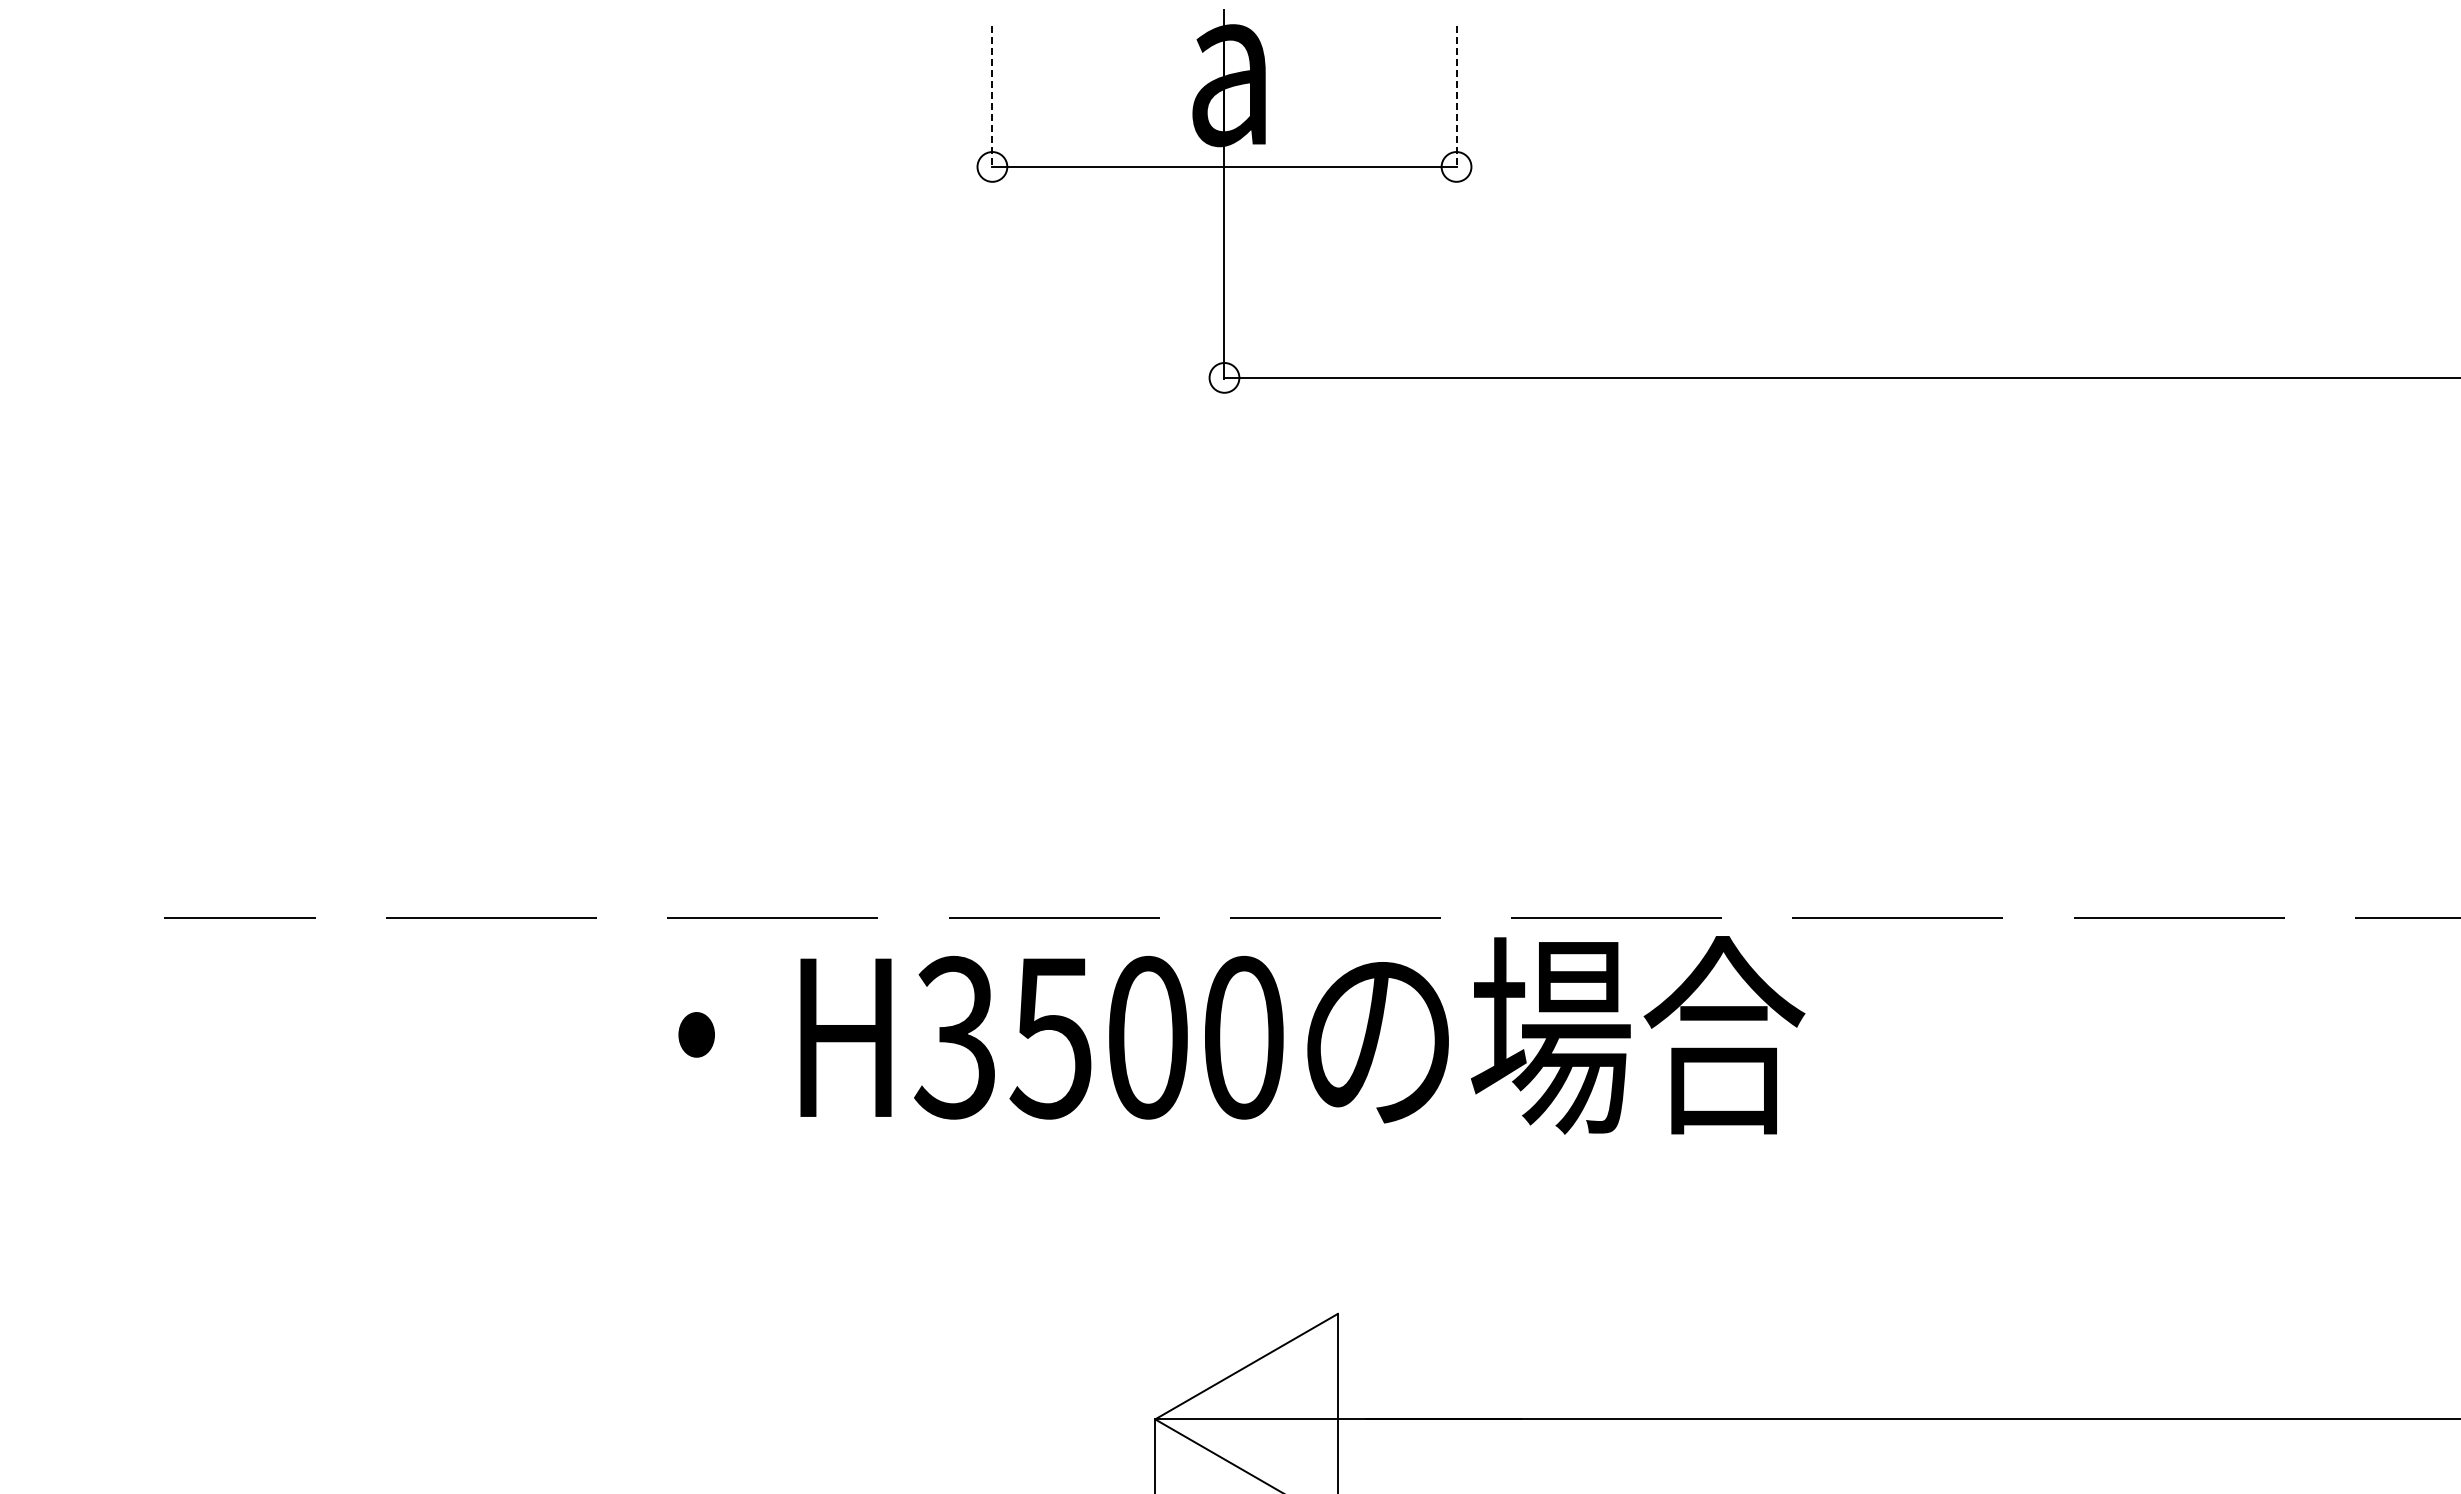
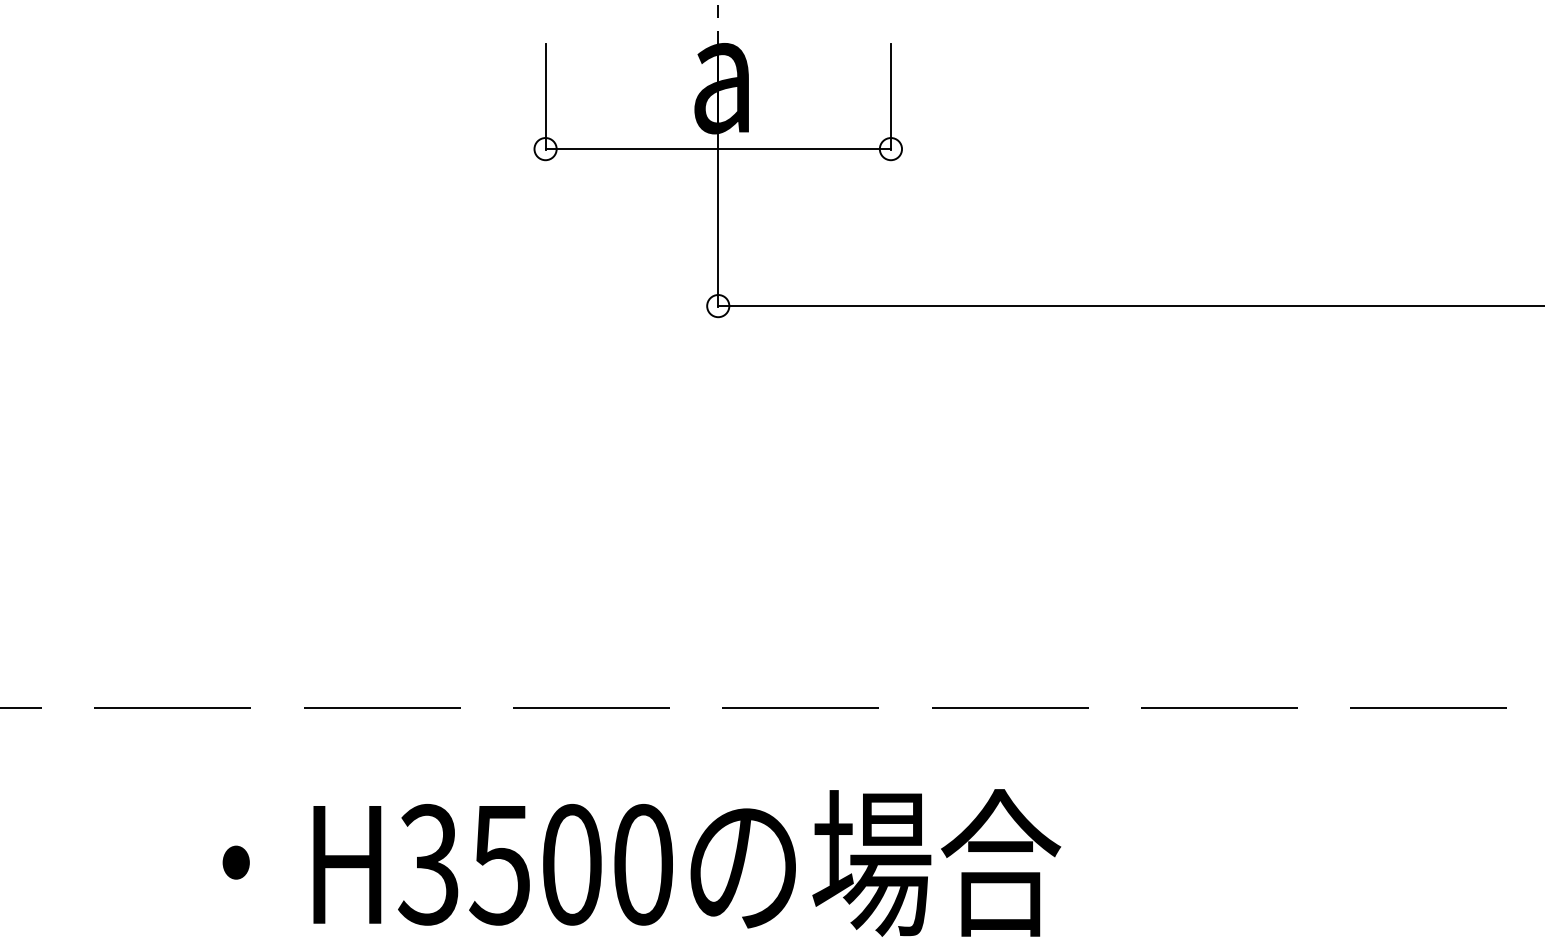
line: (992, 96) -> (545, 96), dashed -> solid
line: (1456, 96) -> (890, 96), dashed -> solid
text: (1241, 1035) -> (641, 863), moved

